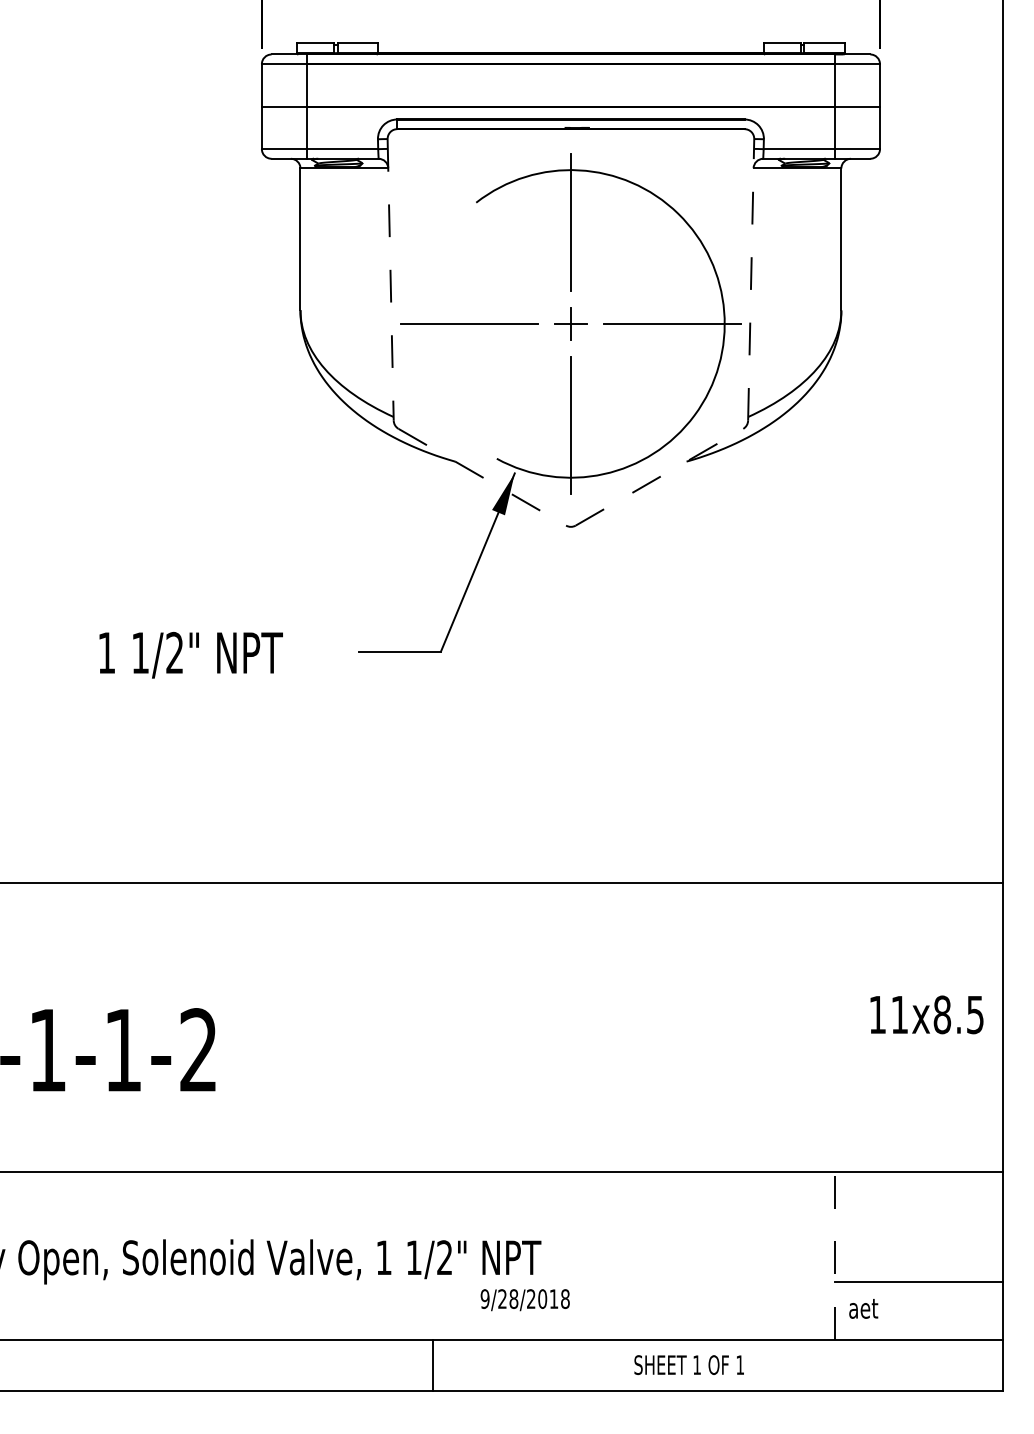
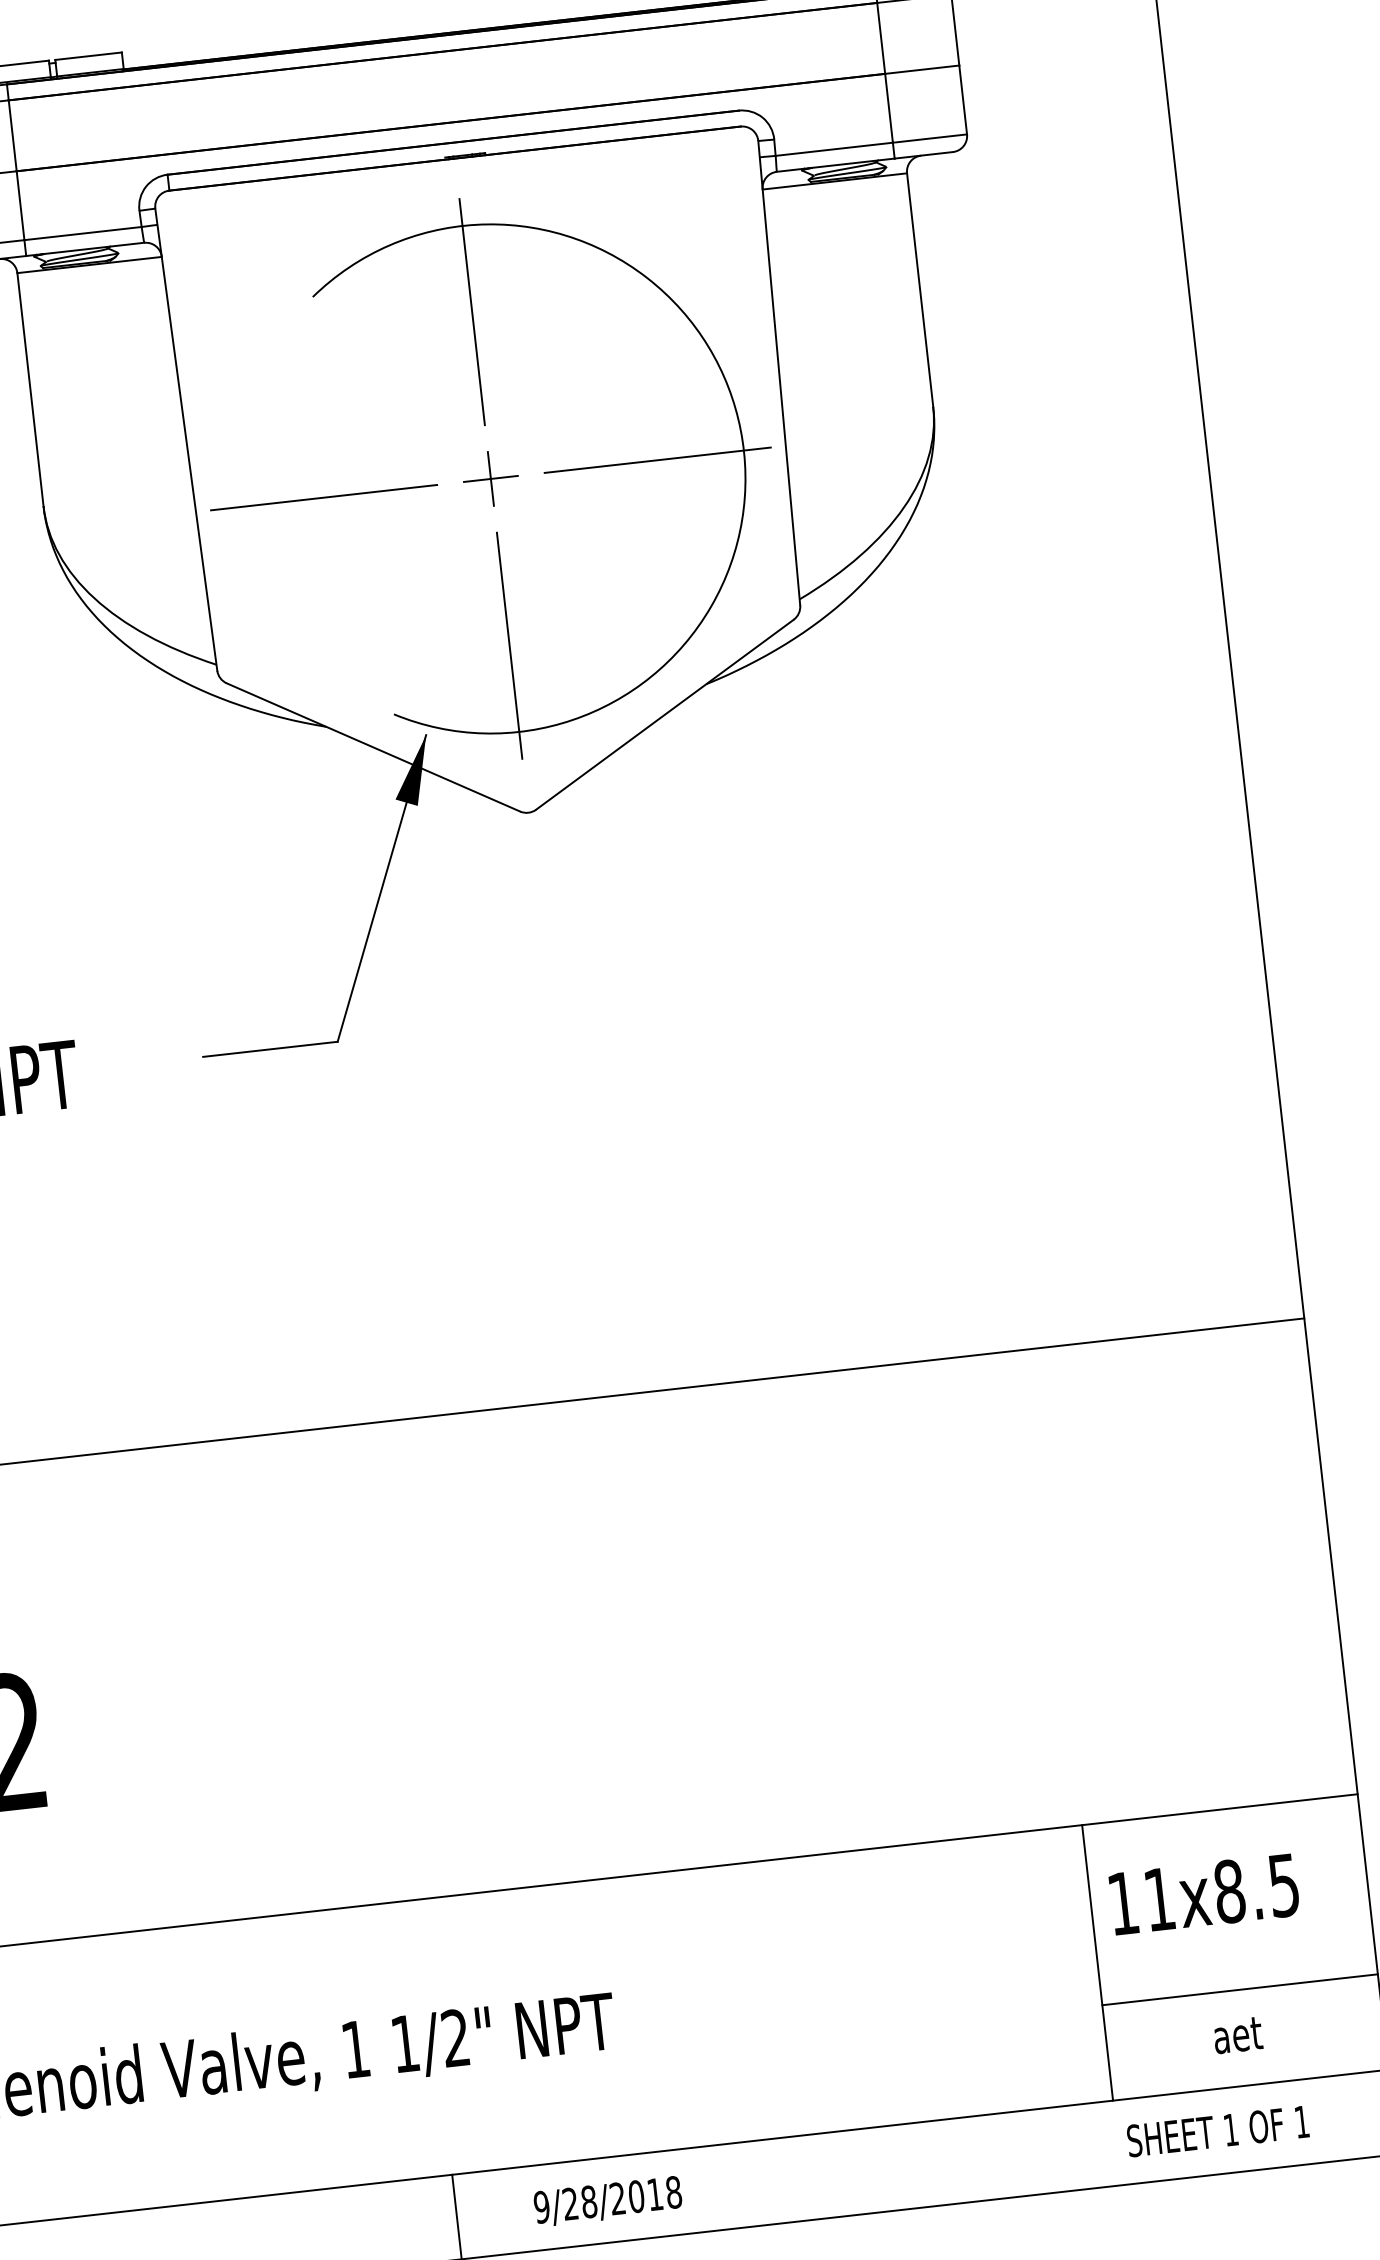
line: (390, 279) -> (185, 439), dashed -> solid
line: (751, 279) -> (779, 372), dashed -> solid
line: (482, 477) -> (373, 747), dashed -> solid
line: (659, 477) -> (664, 715), dashed -> solid
text: (926, 1014) -> (1203, 1893), moved
line: (835, 1255) -> (1097, 1962), dashed -> solid
text: (524, 1300) -> (606, 2202), moved
text: (863, 1308) -> (1237, 2034), moved
text: (688, 1364) -> (1216, 2130), moved

